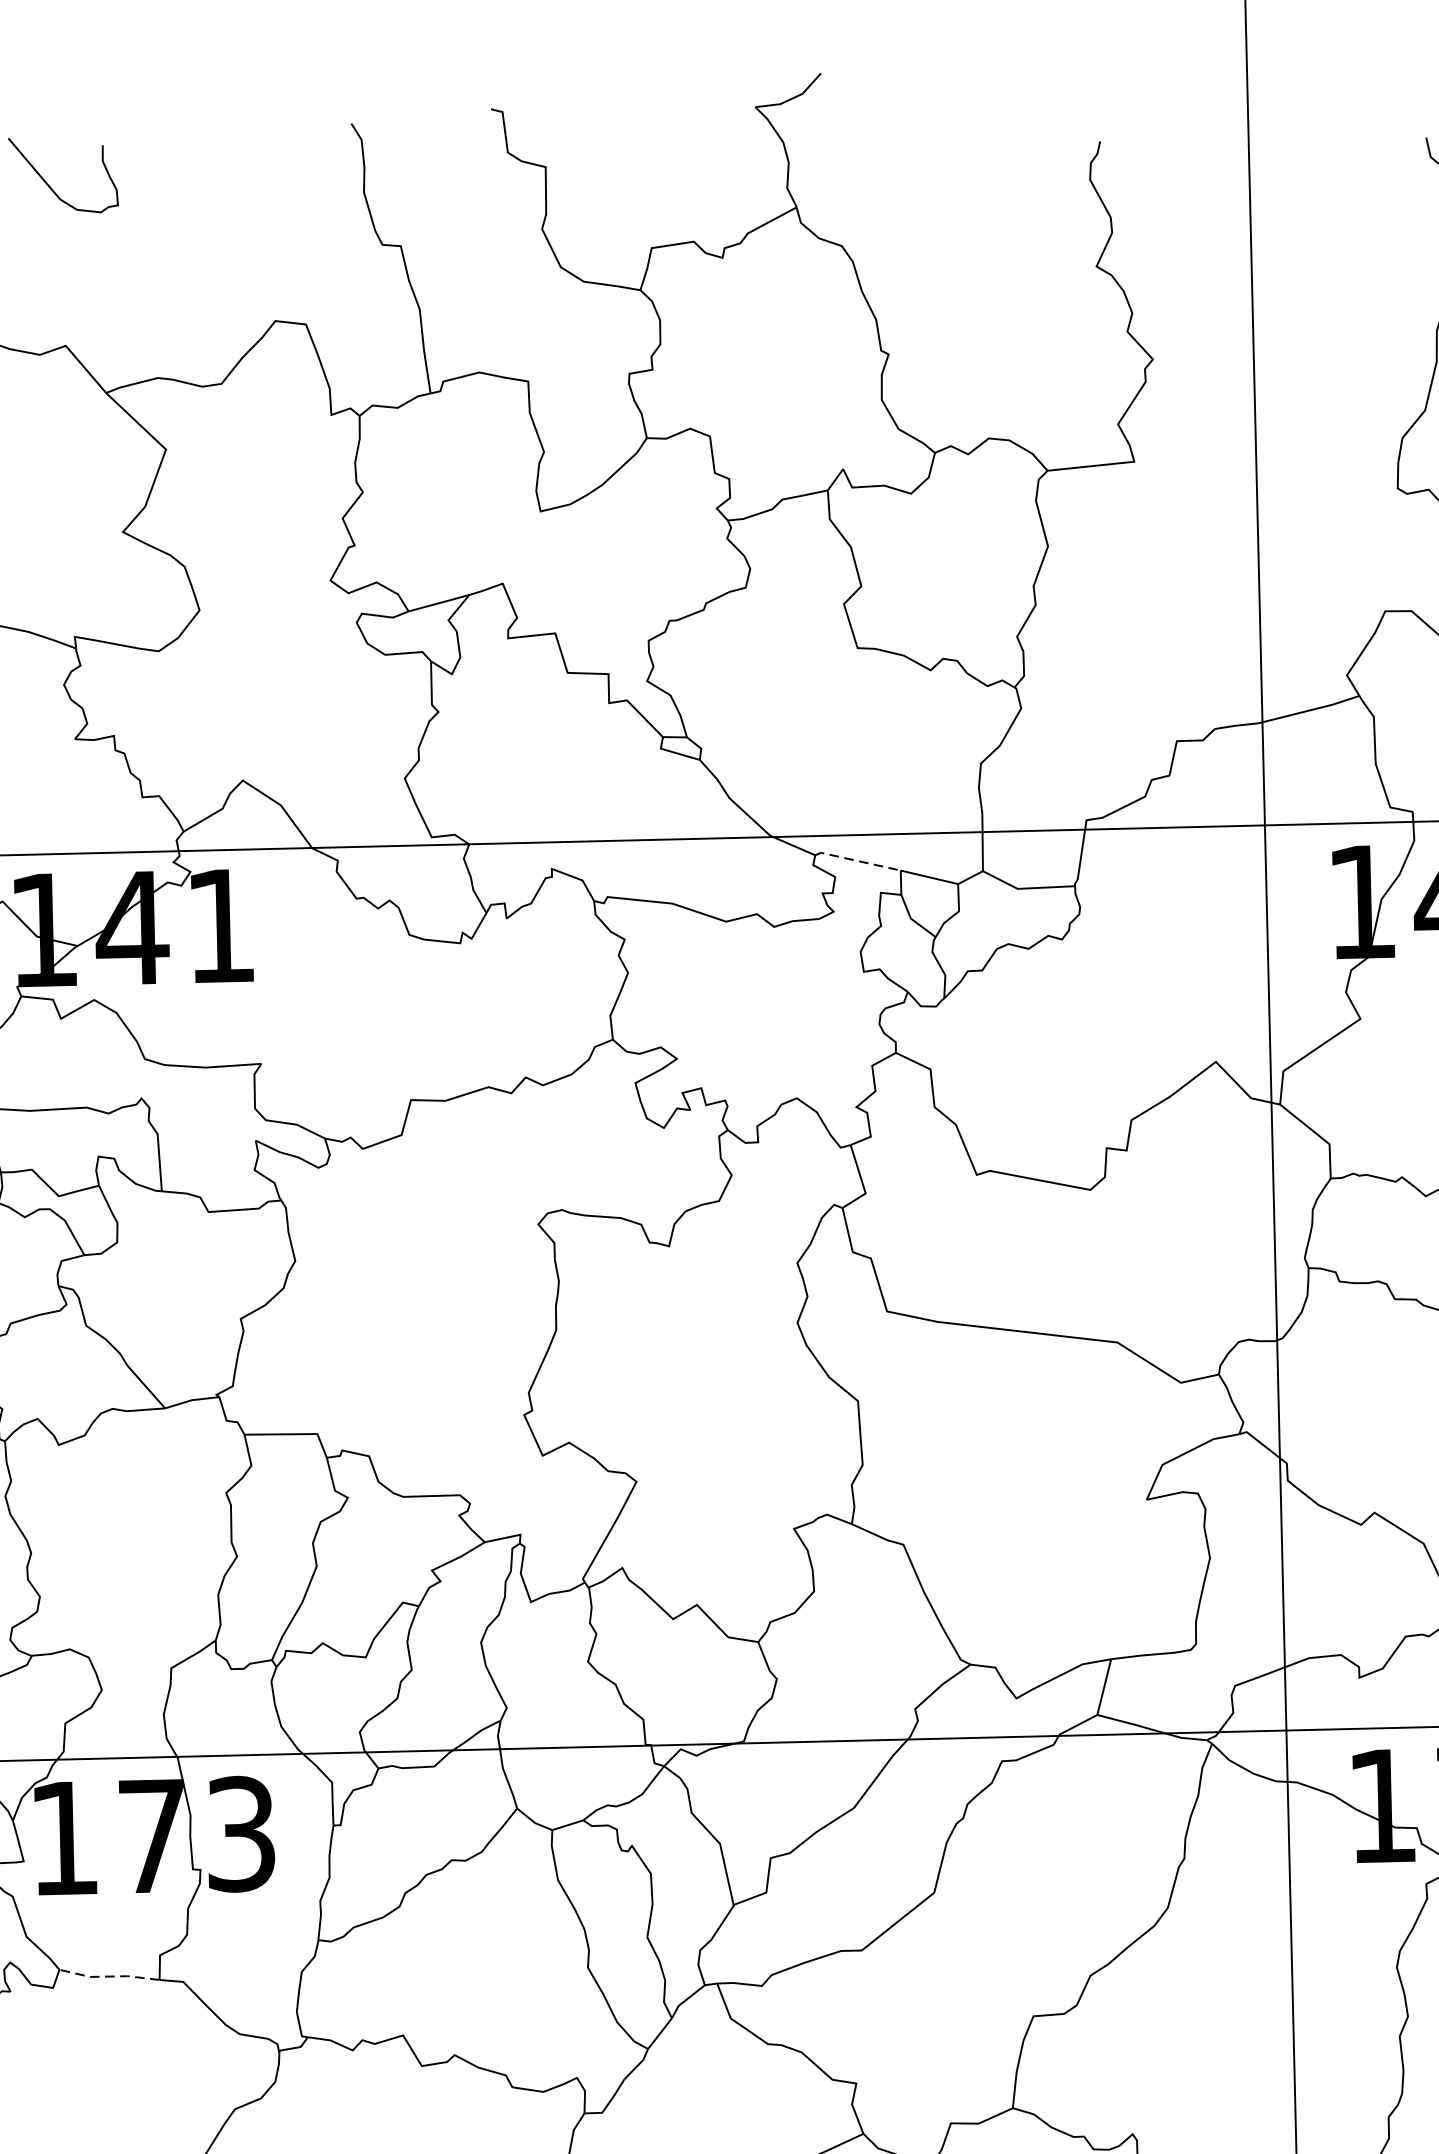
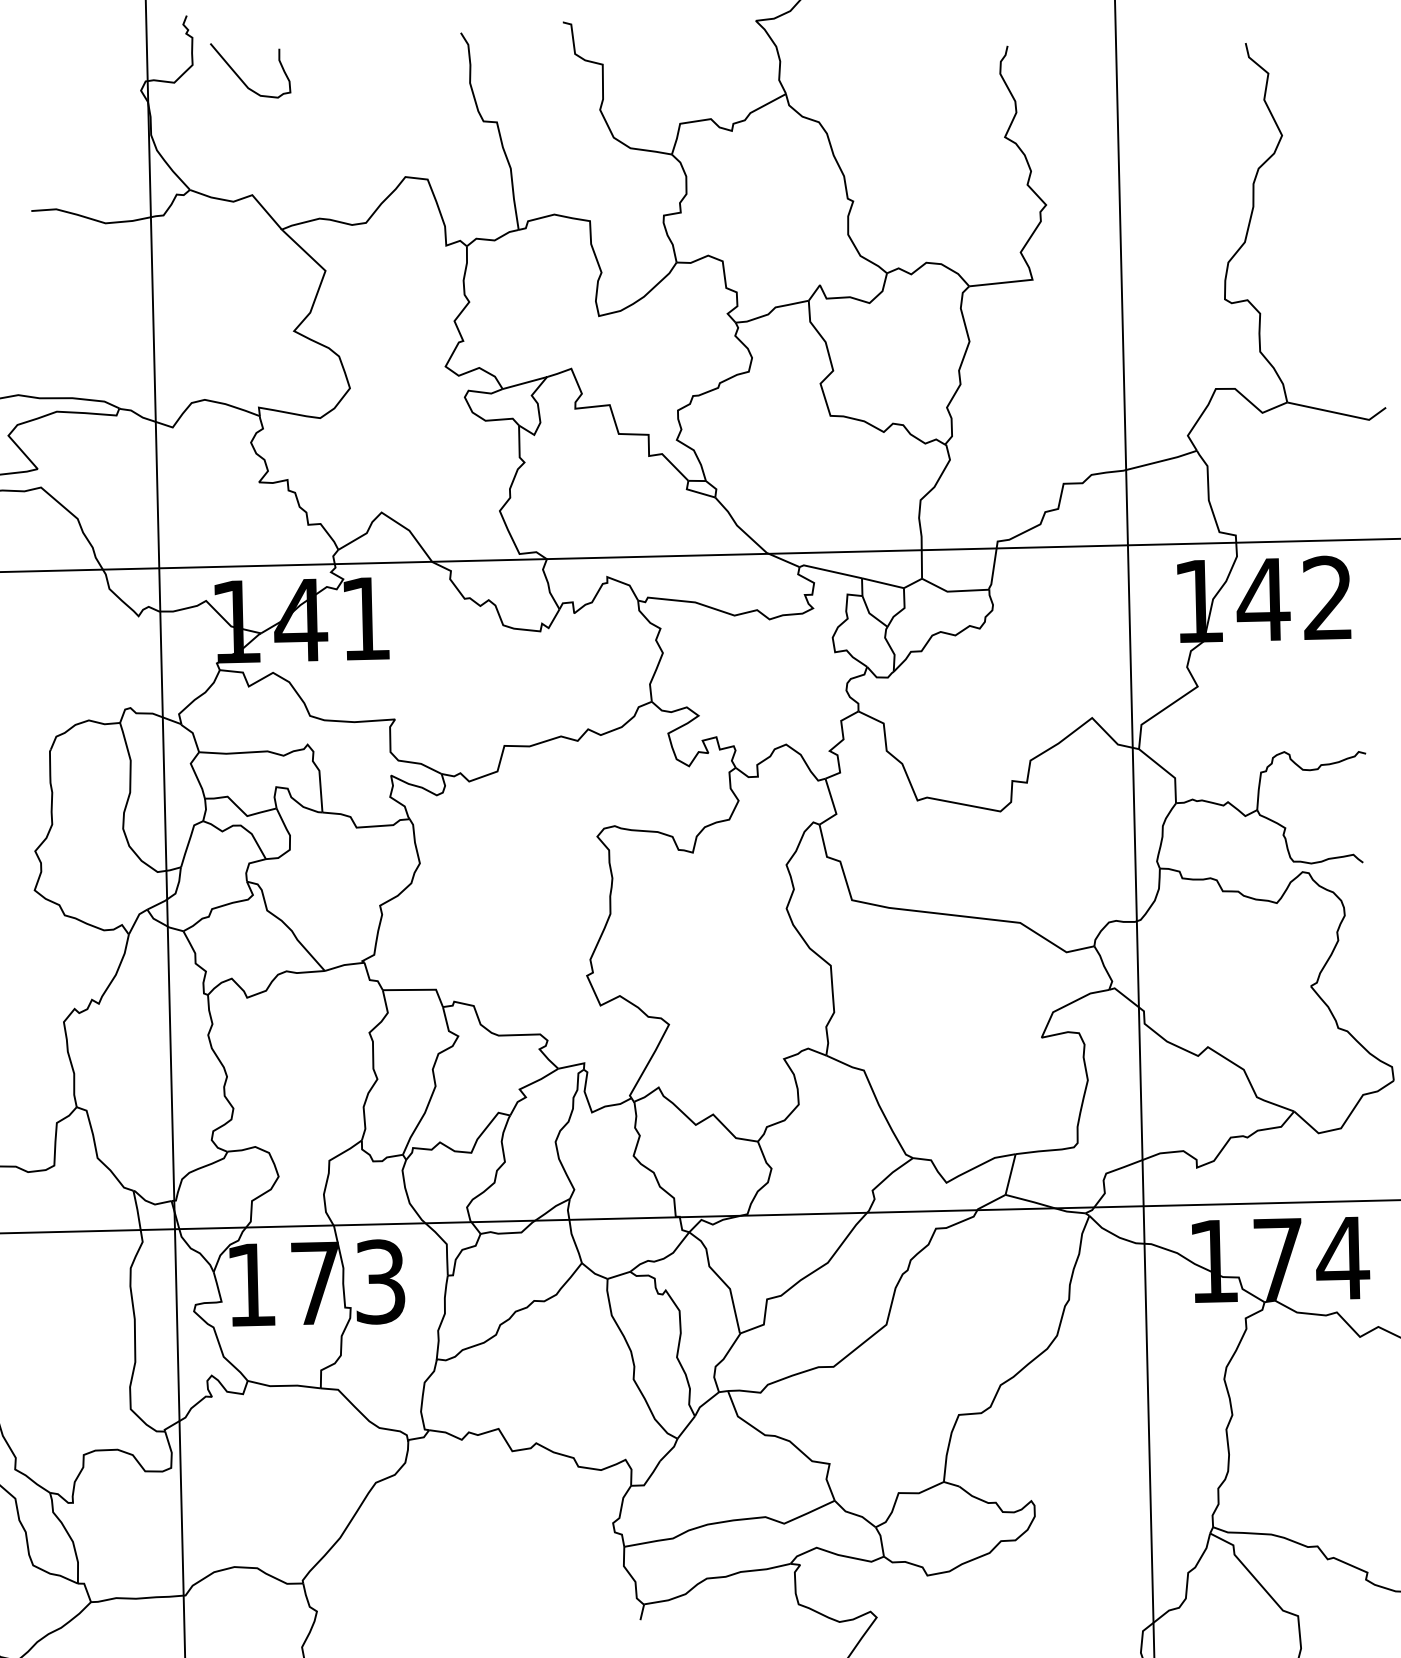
line: (857, 861) -> (830, 571), dashed -> solid
line: (108, 1976) -> (283, 1385), dashed -> solid

